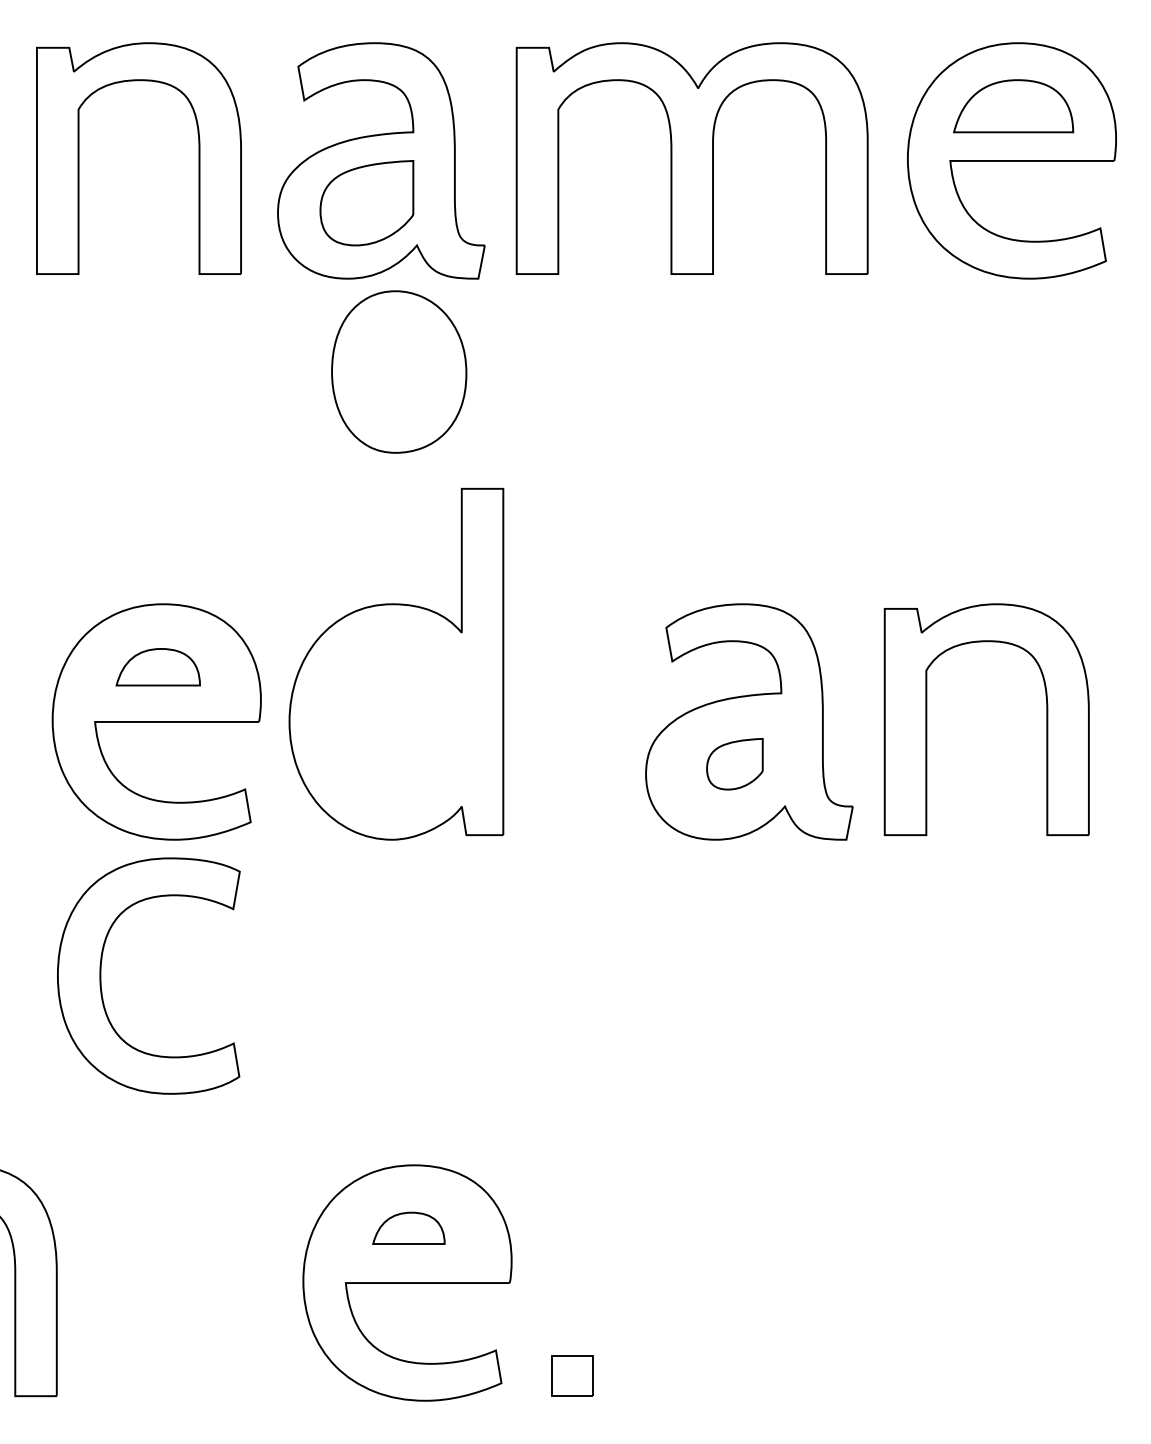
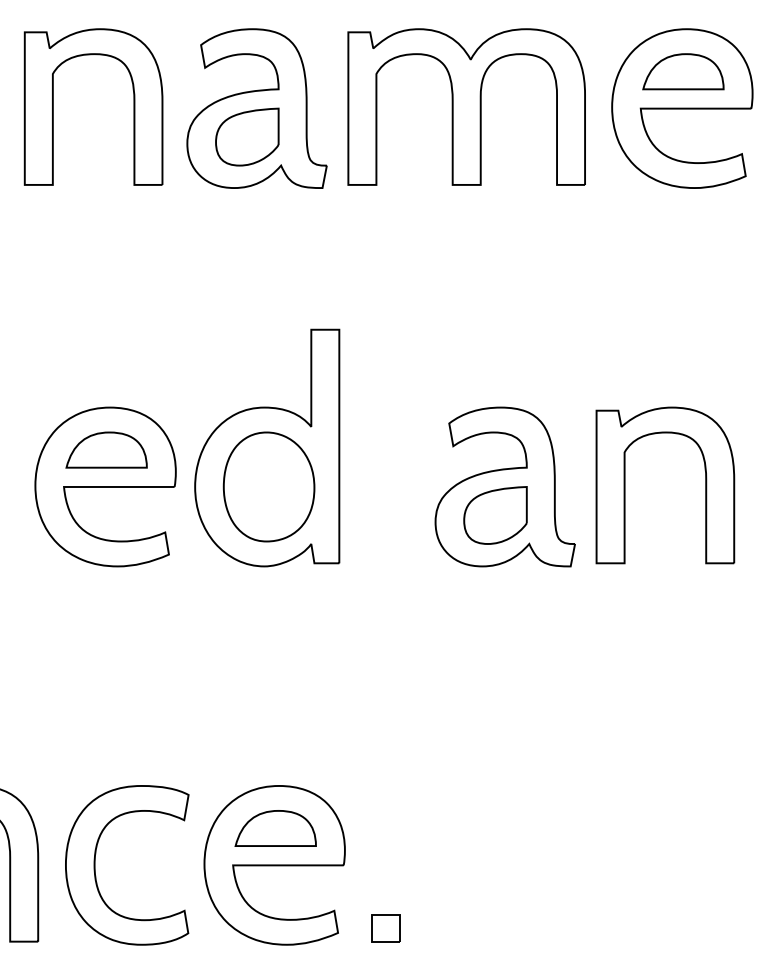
part: (398, 371) -> (268, 486), moved
part: (158, 666) -> (106, 449), size x1.43
part: (734, 764) -> (495, 515), size x1.67
part: (101, 976) -> (95, 865), moved
part: (408, 1228) -> (275, 828), size x1.67

